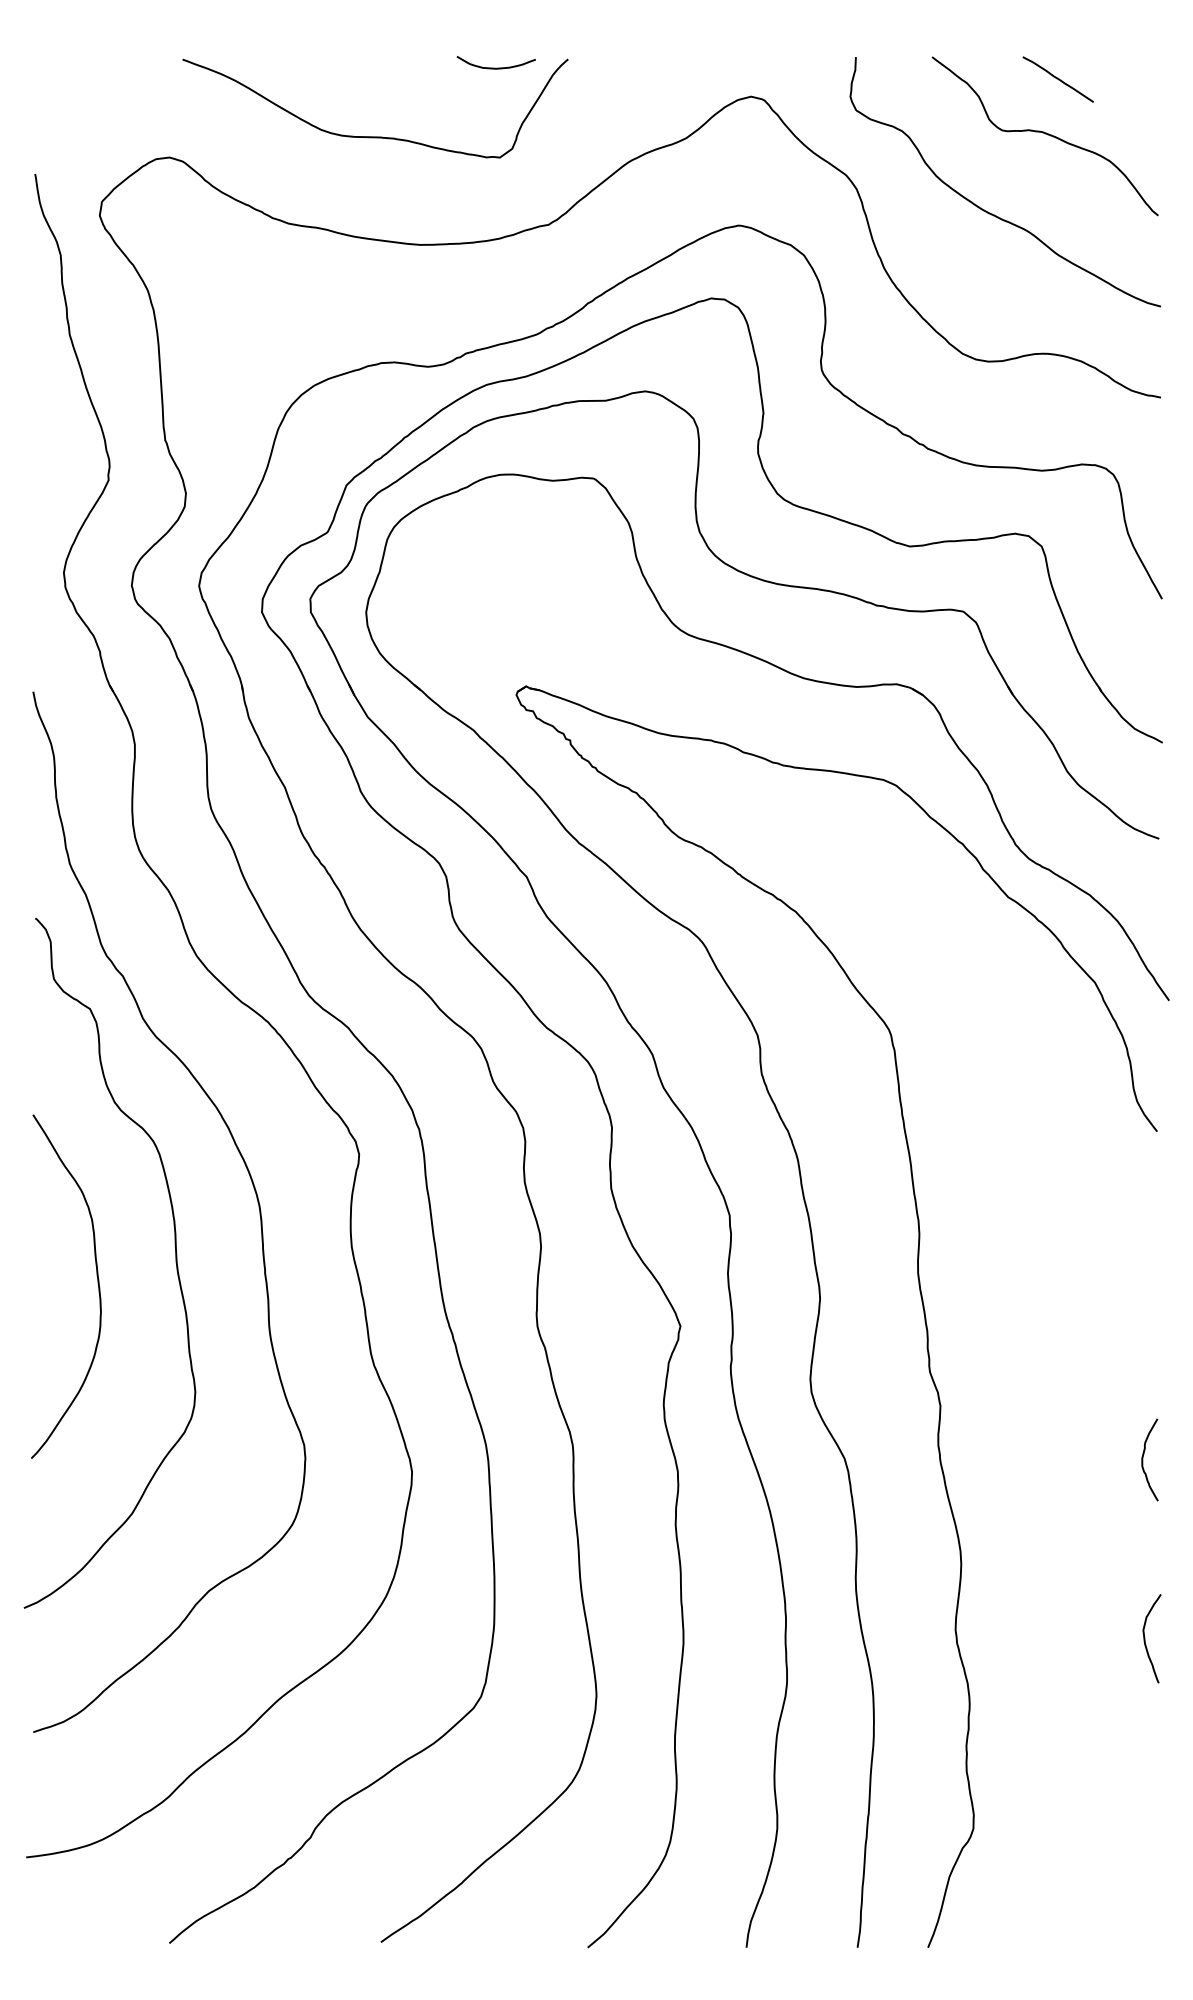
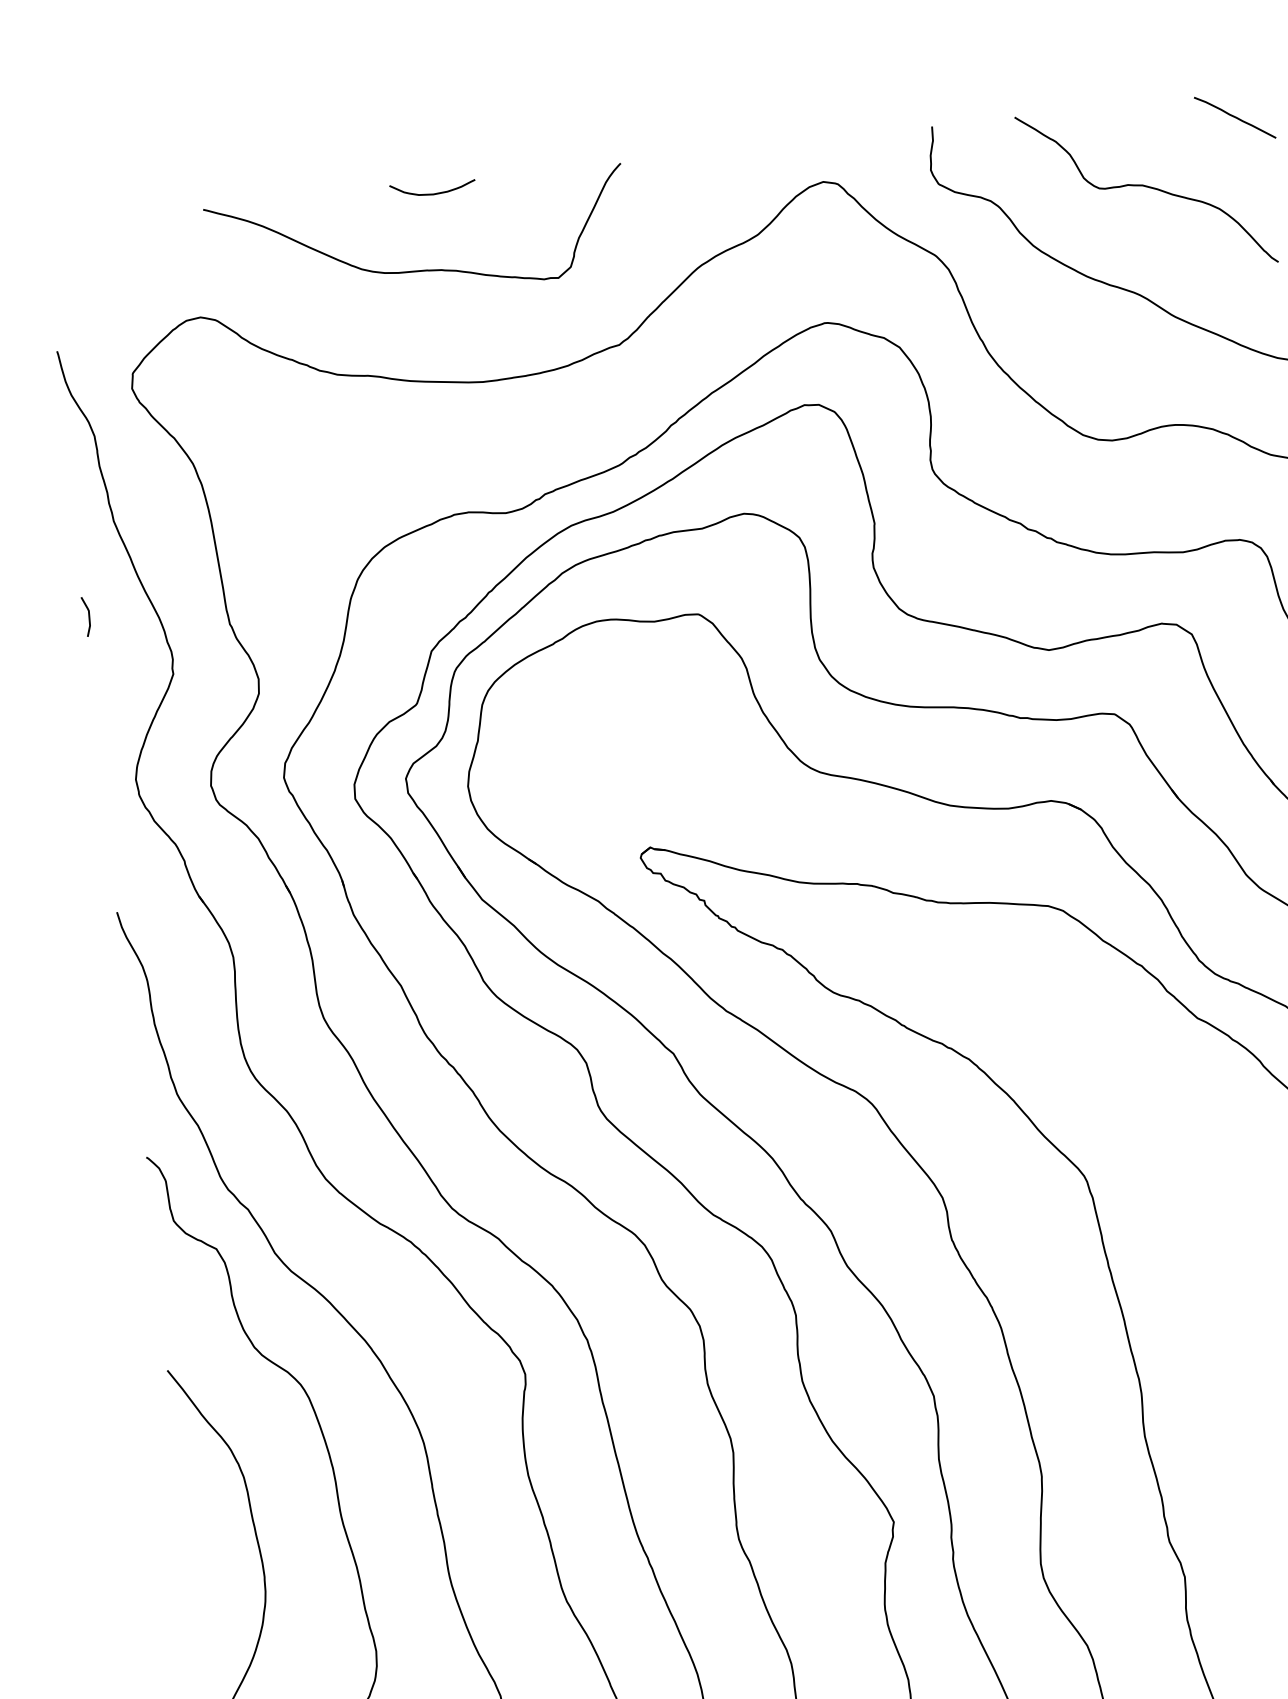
curve: (495, 67) -> (432, 193), moved
curve: (1057, 79) -> (1234, 117), moved
line: (36, 419) -> (87, 617), added

